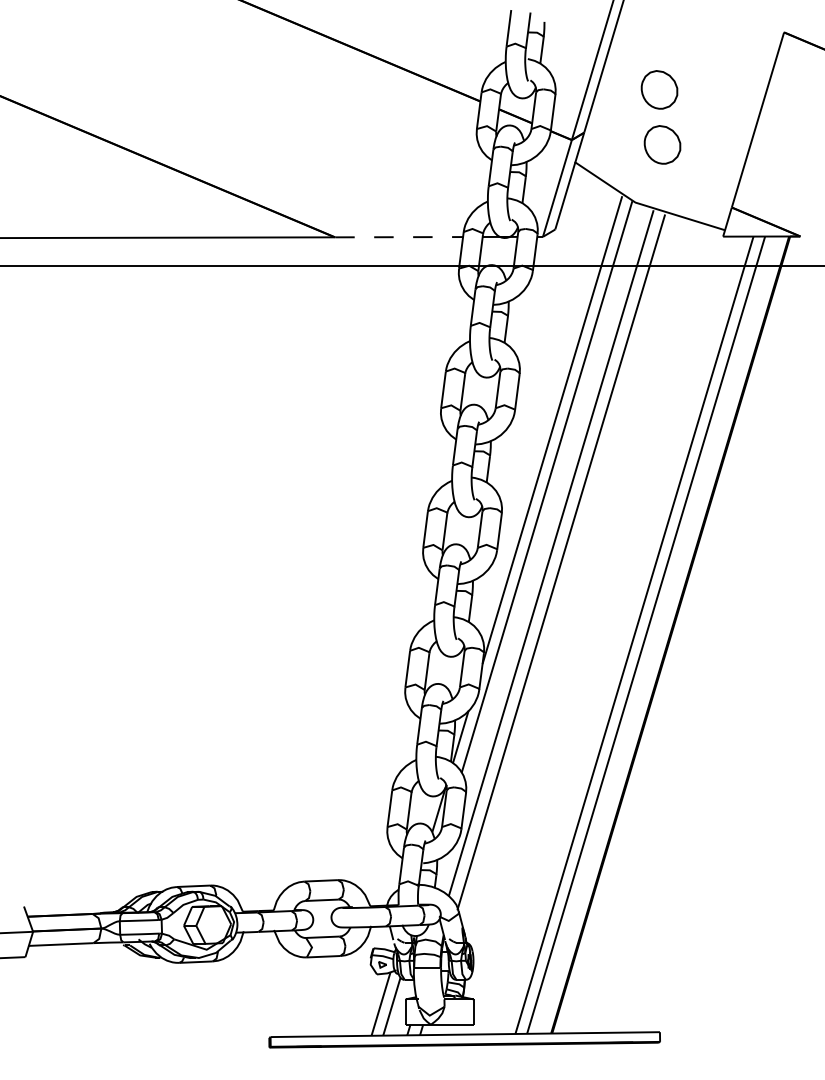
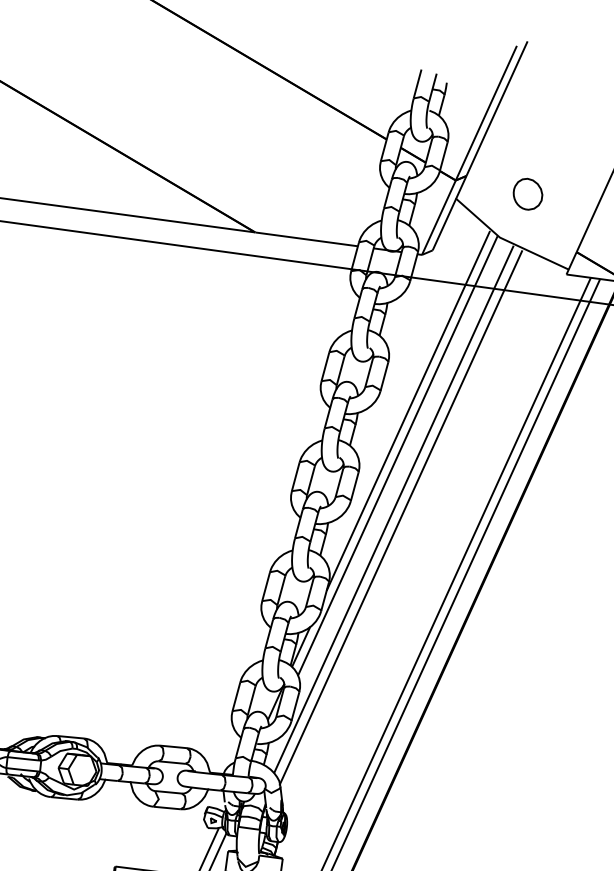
part: (659, 89) -> (531, 149), removed
line: (399, 237) -> (306, 239), dashed -> solid

